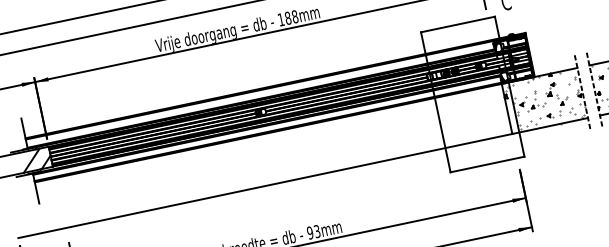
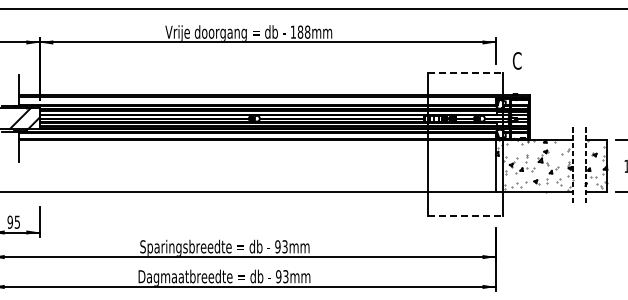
line: (458, 24) -> (465, 73), solid -> dashed
line: (487, 164) -> (465, 216), solid -> dashed

